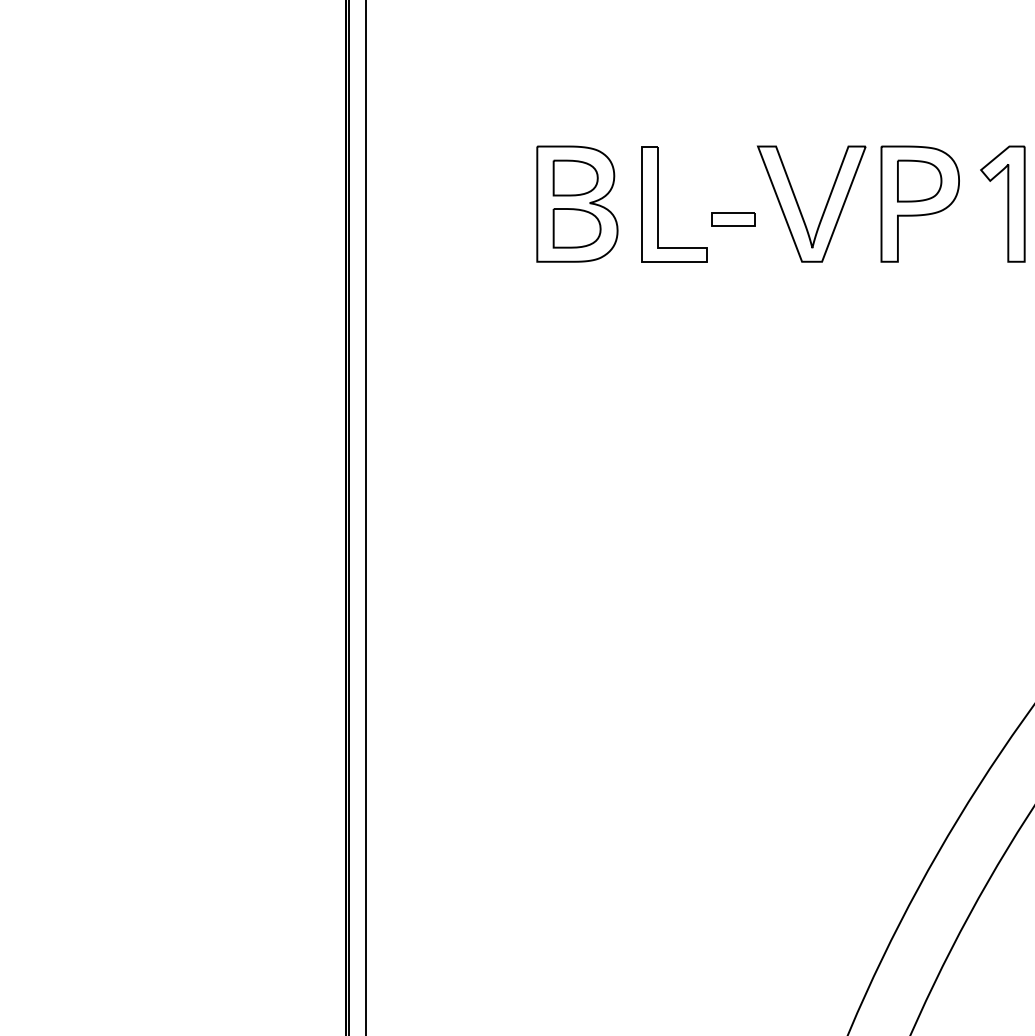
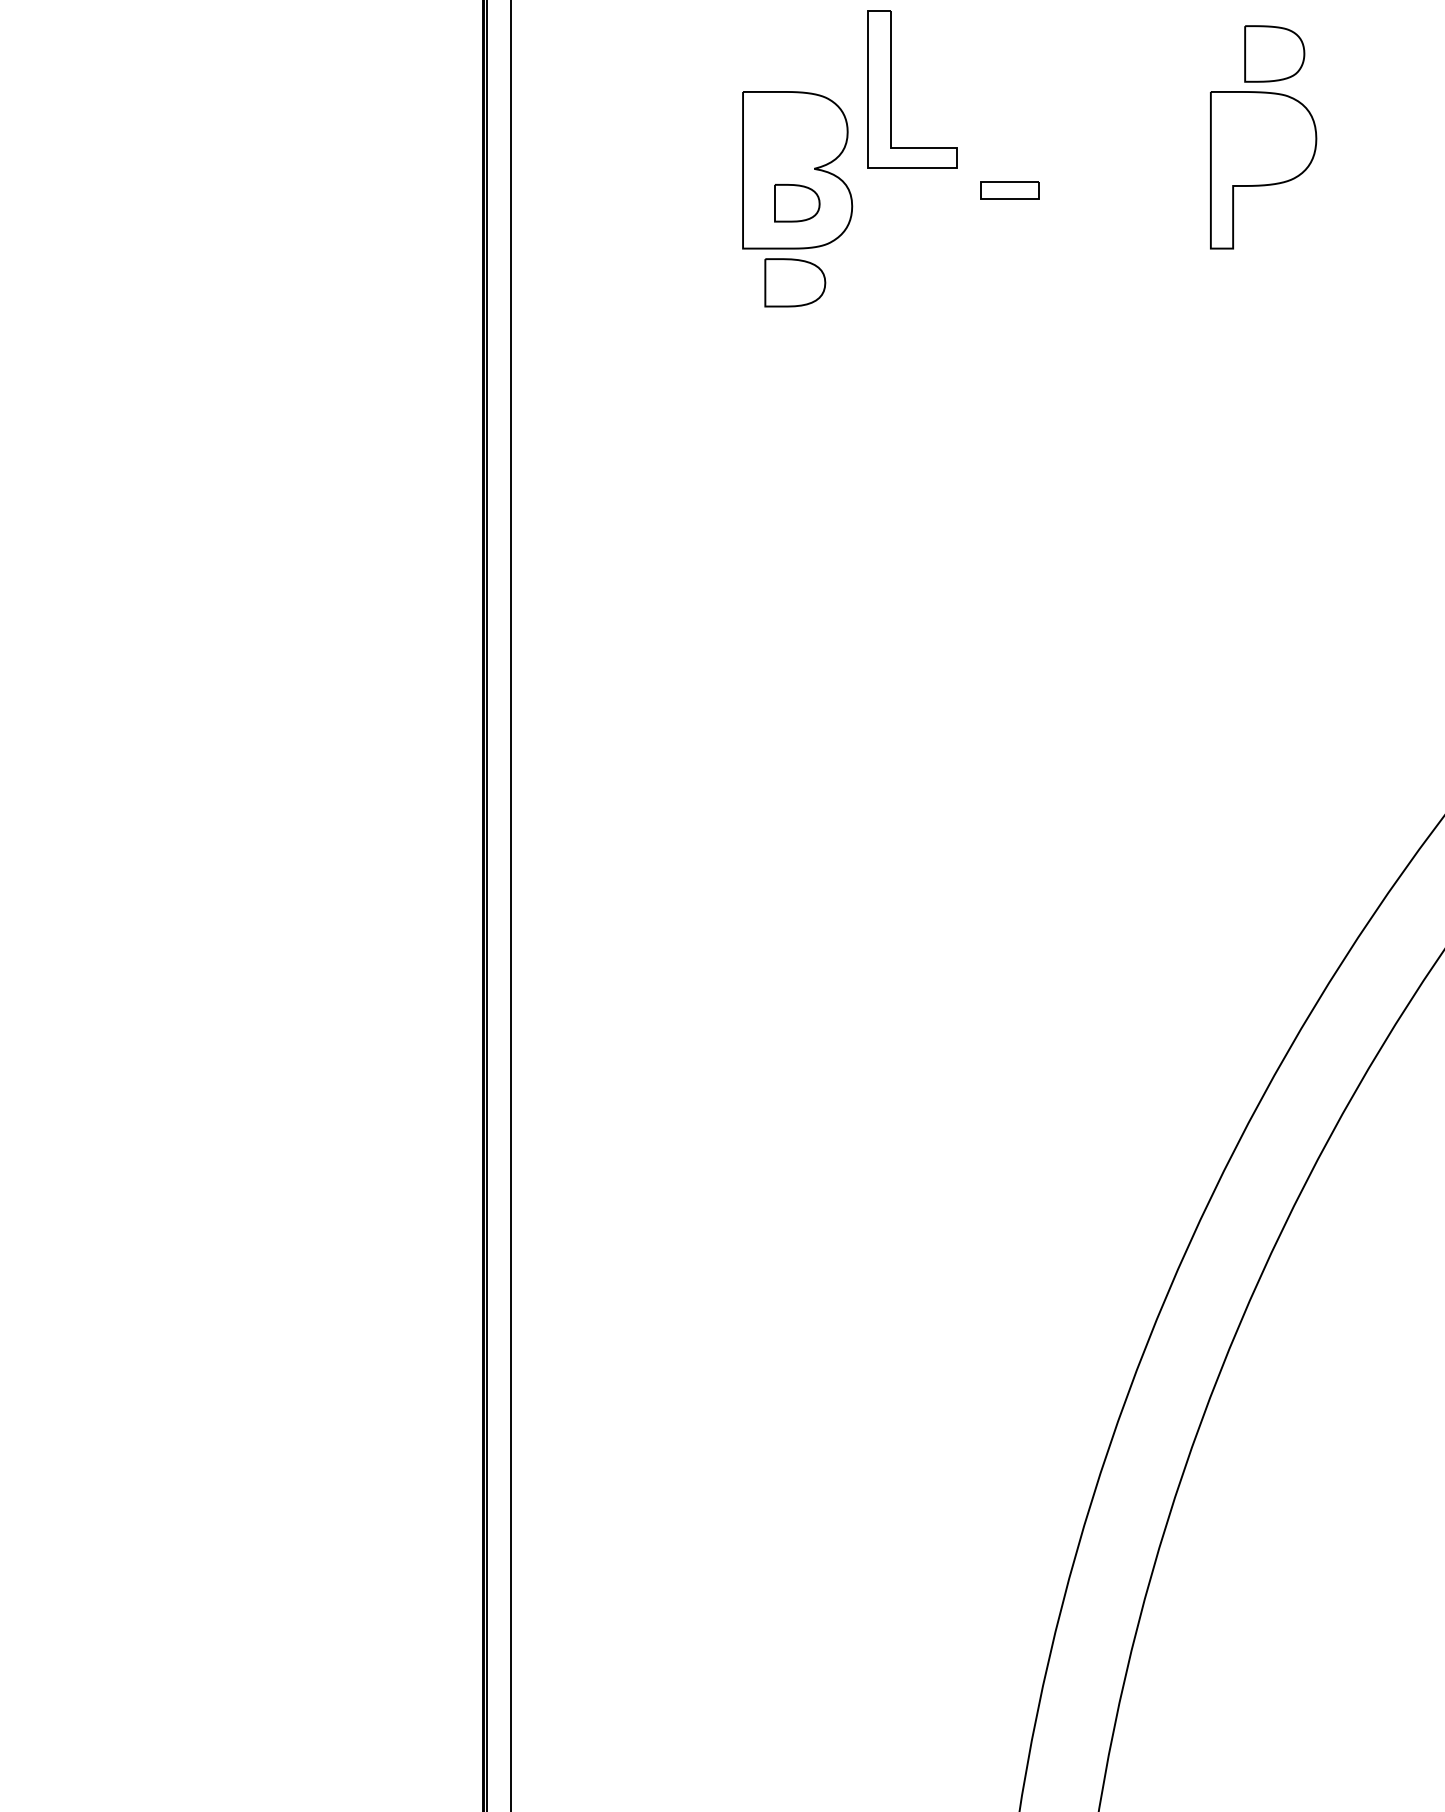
part: (575, 177) -> (795, 282), moved
part: (919, 180) -> (1274, 53), moved
part: (659, 204) -> (891, 89), moved
part: (1007, 204) -> (1382, 170), removed
part: (799, 207) -> (1099, 174), removed
part: (577, 228) -> (797, 203), size x0.7

